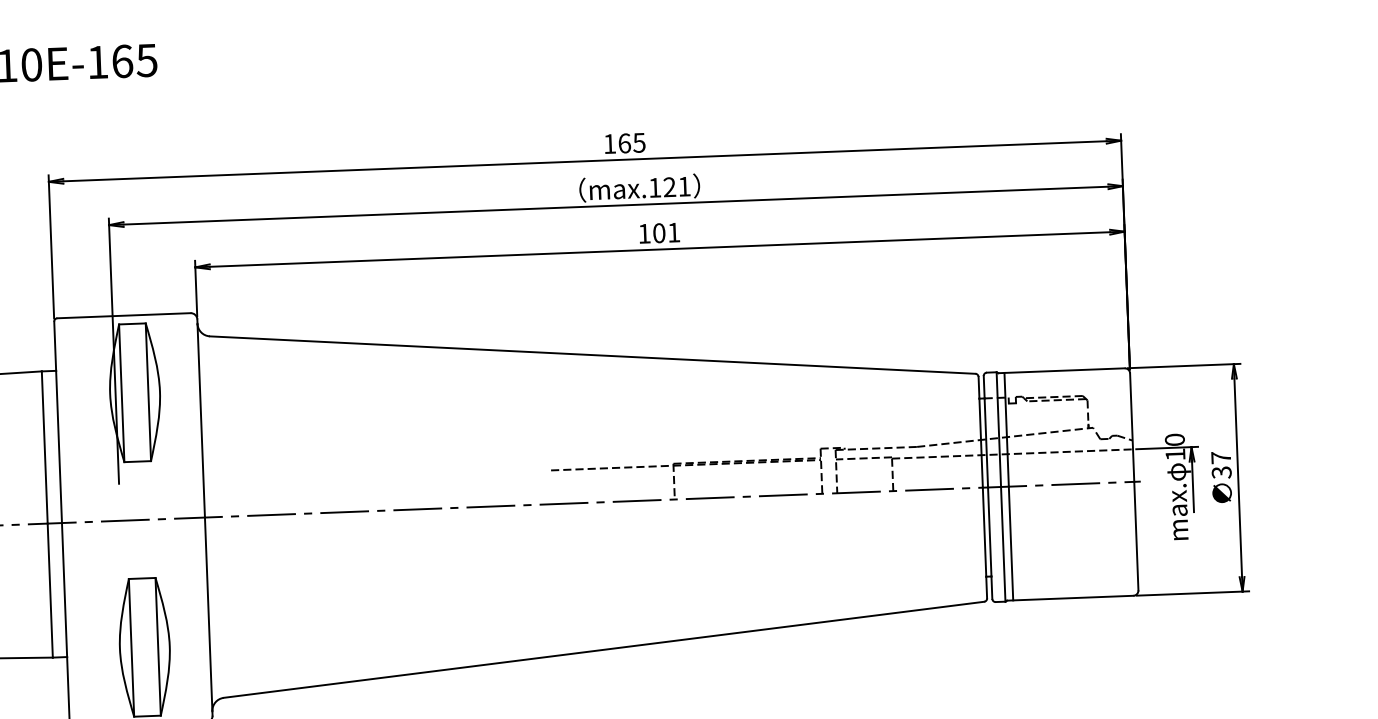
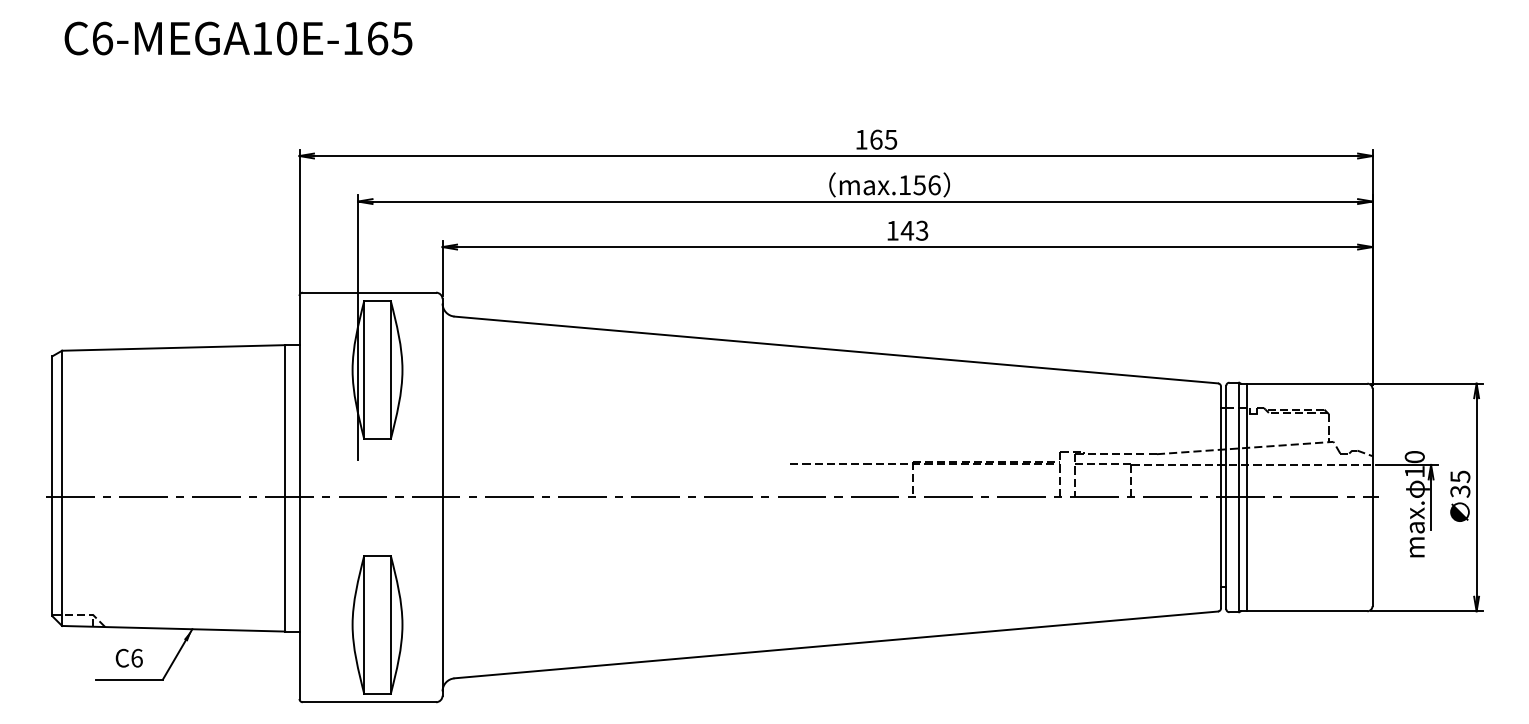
text: (676, 187) -> (926, 185), max.121 -> max.156
text: (666, 232) -> (914, 230), 101 -> 143
text: (1221, 457) -> (1460, 476), 37 -> 35

